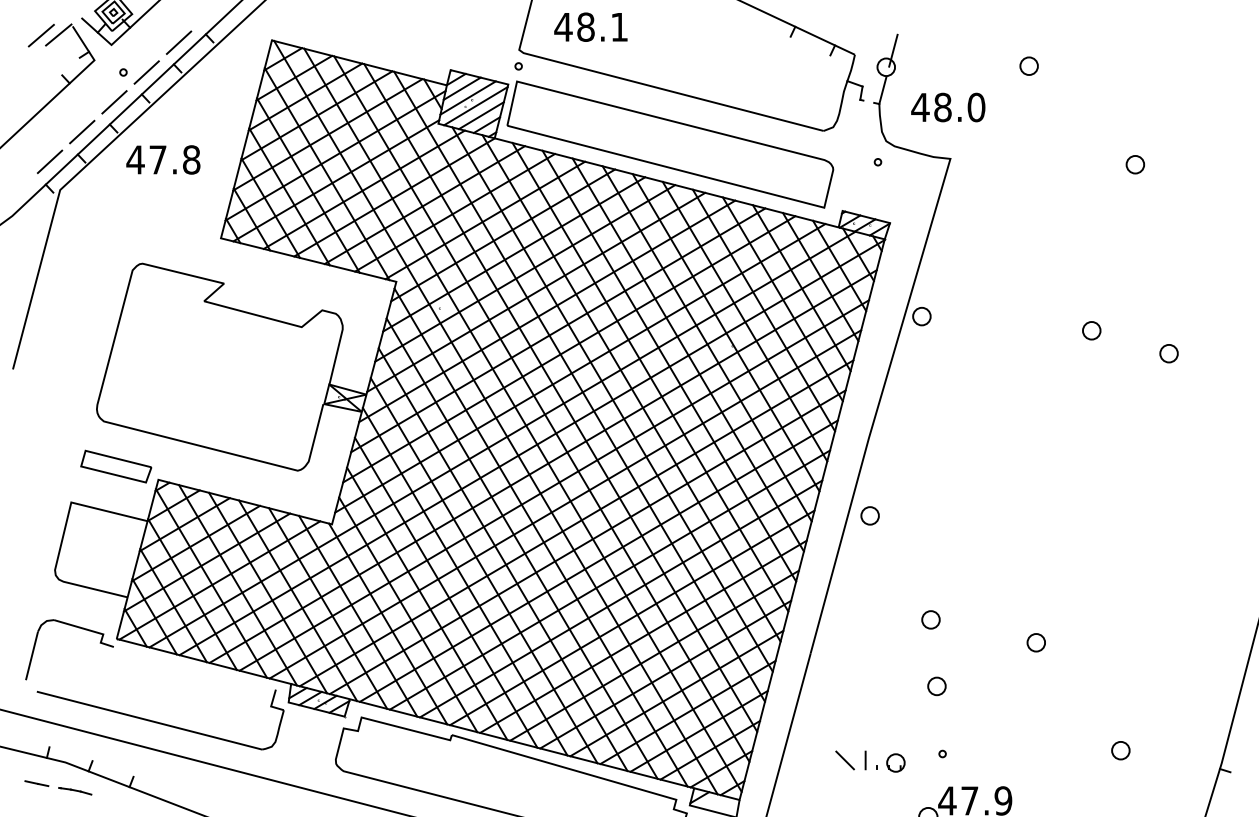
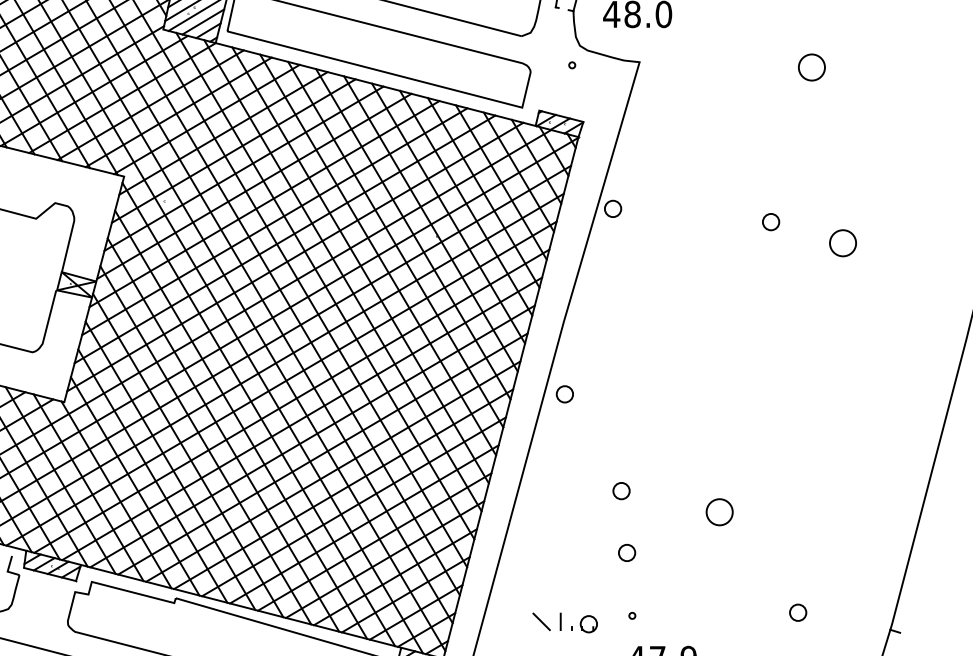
part: (1134, 164) -> (810, 67), size x1.6
part: (1168, 353) -> (842, 243), size x1.6
part: (1035, 642) -> (718, 512), size x1.6

